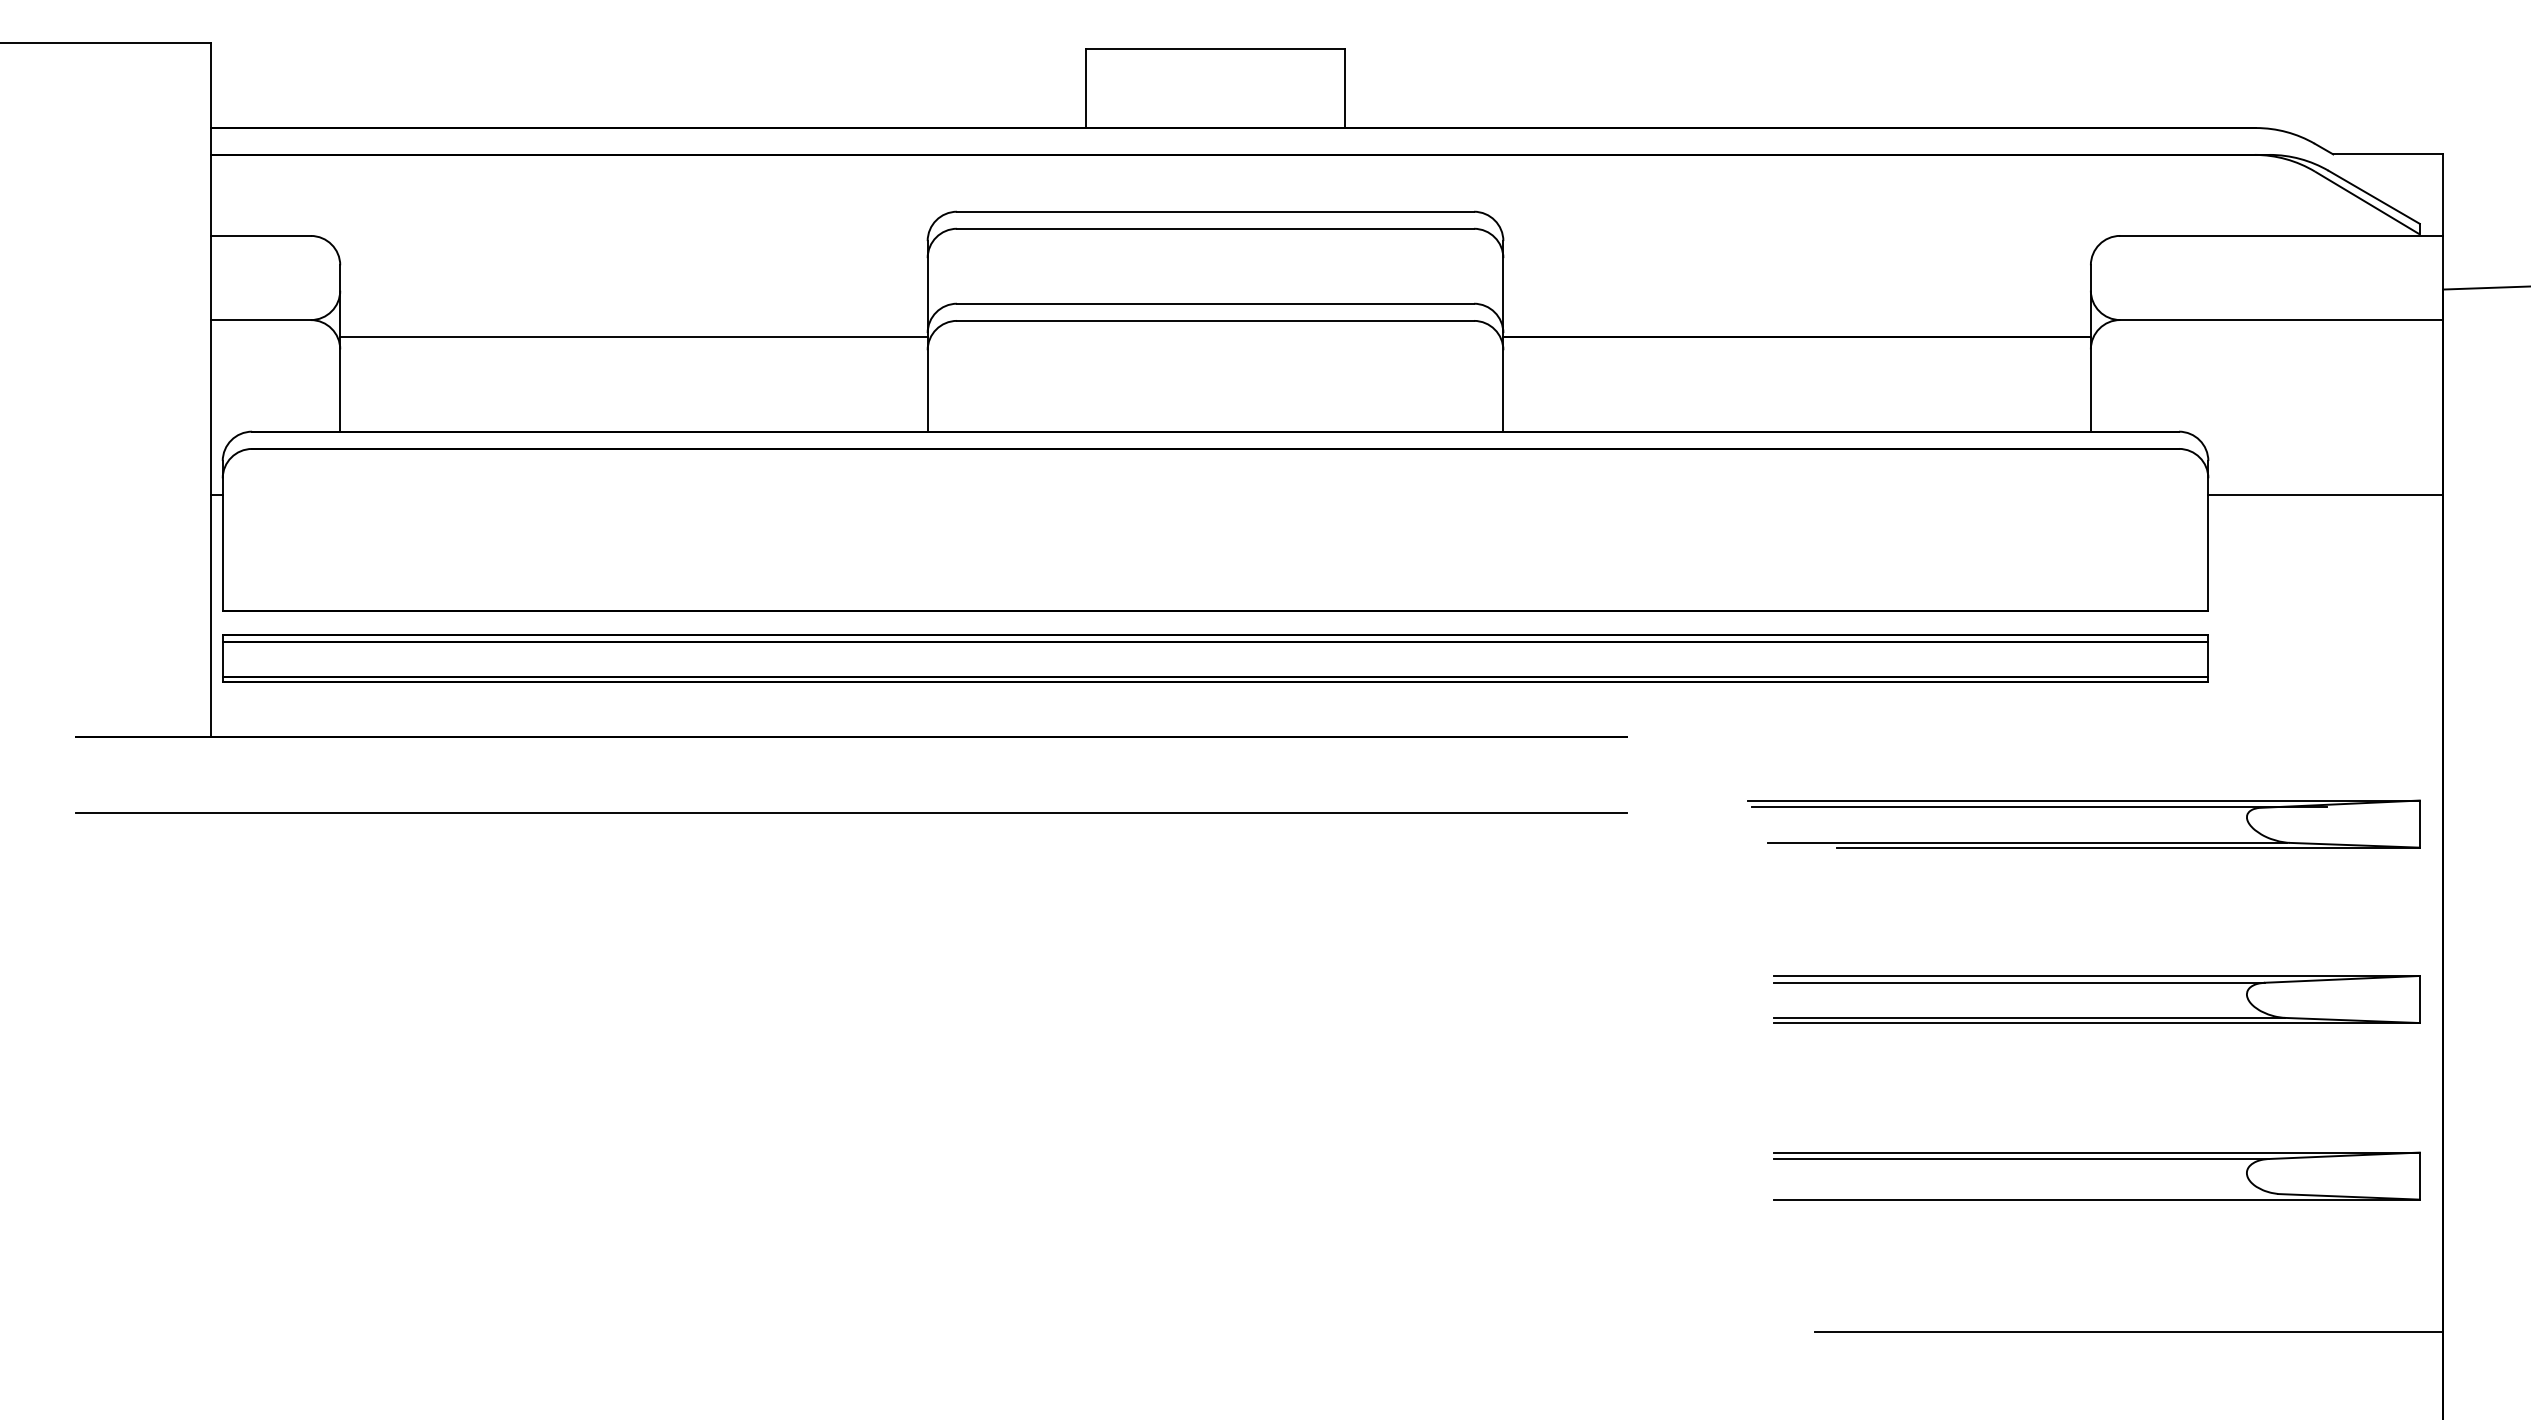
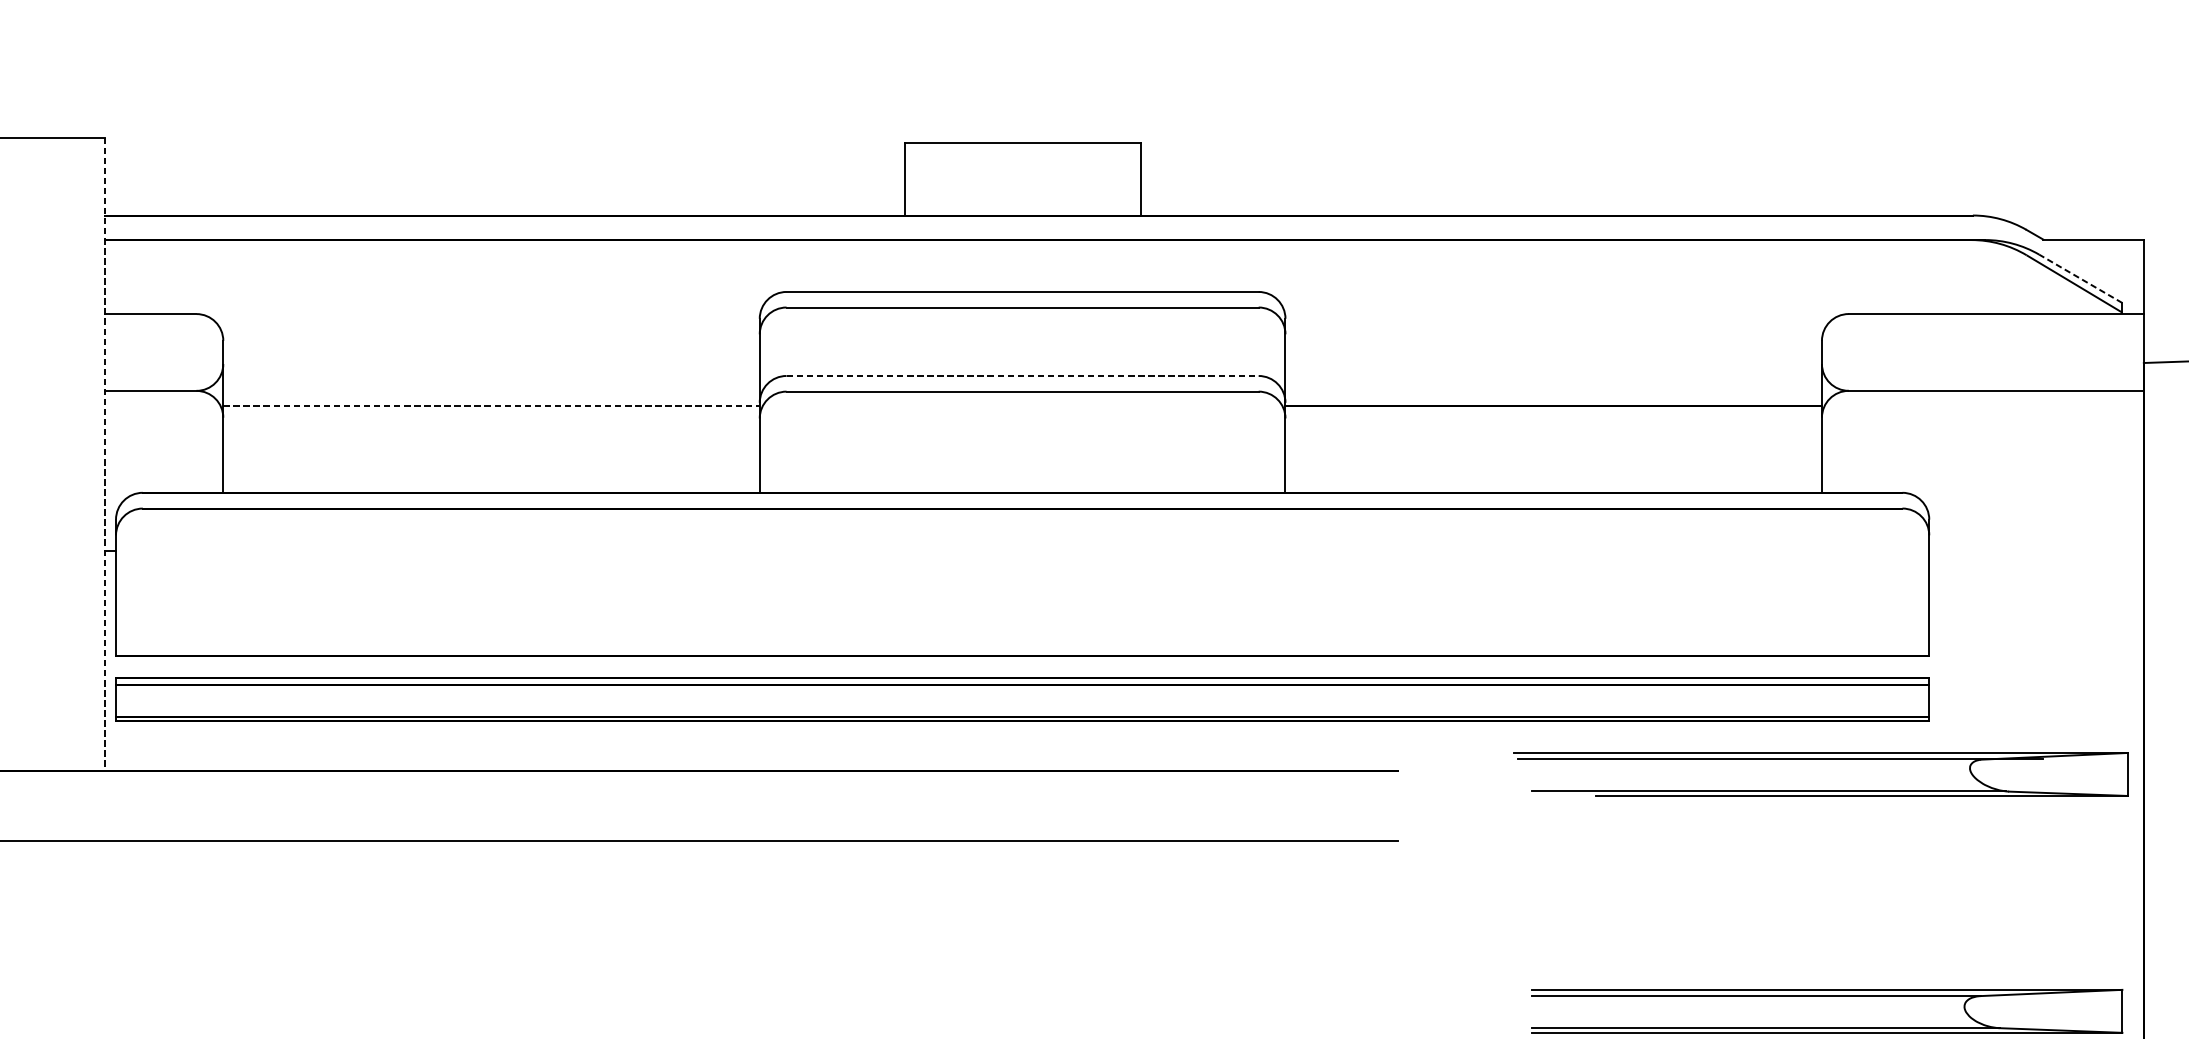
line: (2374, 197) -> (2080, 278), solid -> dashed
line: (1216, 303) -> (1023, 375), solid -> dashed
line: (633, 336) -> (491, 405), solid -> dashed
line: (211, 389) -> (105, 454), solid -> dashed
line: (2325, 495) -> (2036, 551), removed
part: (2083, 807) -> (1820, 759), moved

